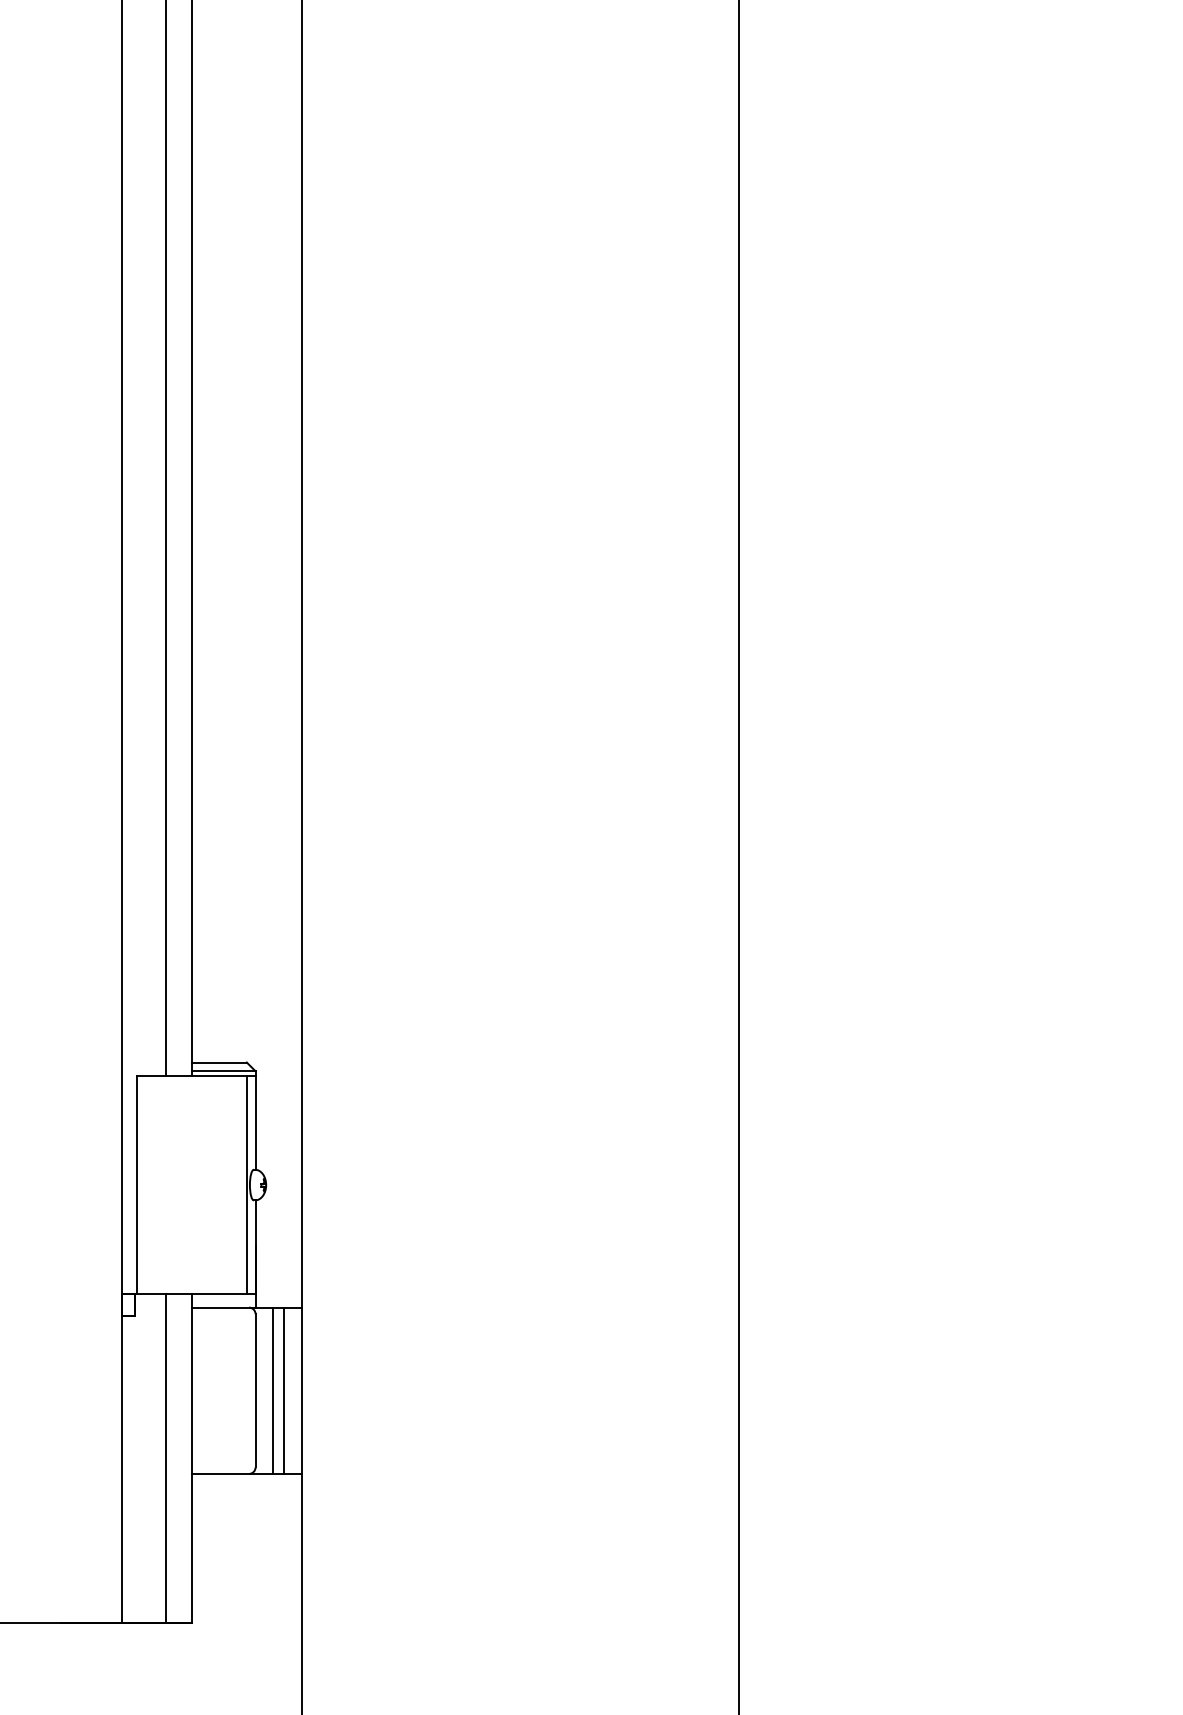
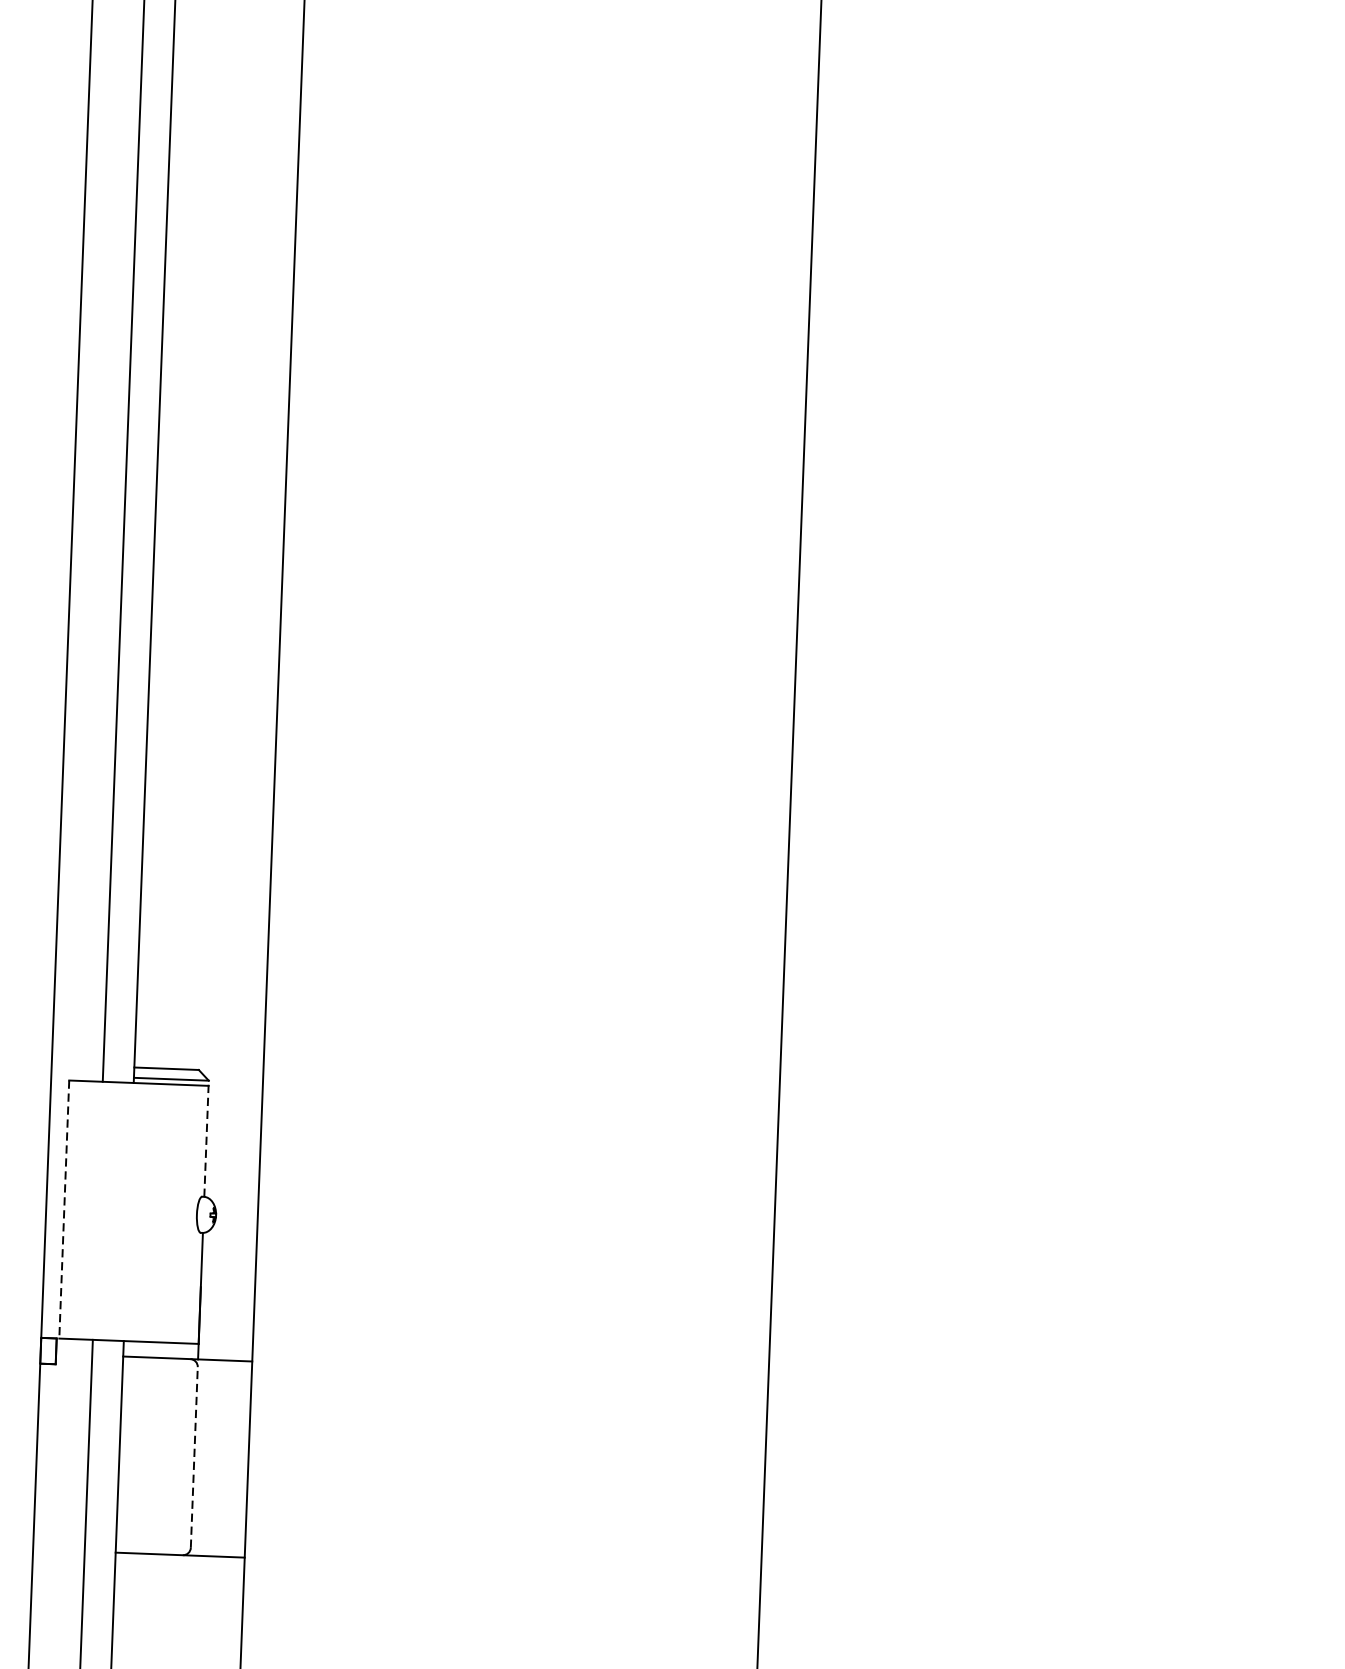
line: (255, 1120) -> (206, 1138), solid -> dashed
line: (246, 1184) -> (192, 1213), removed
line: (137, 1185) -> (64, 1210), solid -> dashed
line: (255, 1390) -> (194, 1457), solid -> dashed
line: (273, 1390) -> (215, 1457), removed
line: (284, 1390) -> (228, 1458), removed

